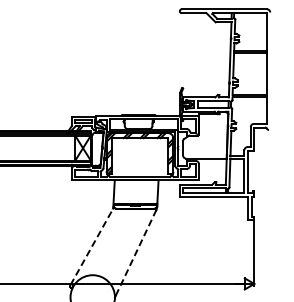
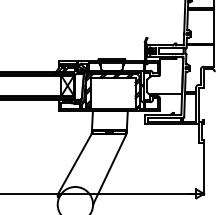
line: (91, 246) -> (74, 164), dashed -> solid
line: (136, 252) -> (110, 168), dashed -> solid

